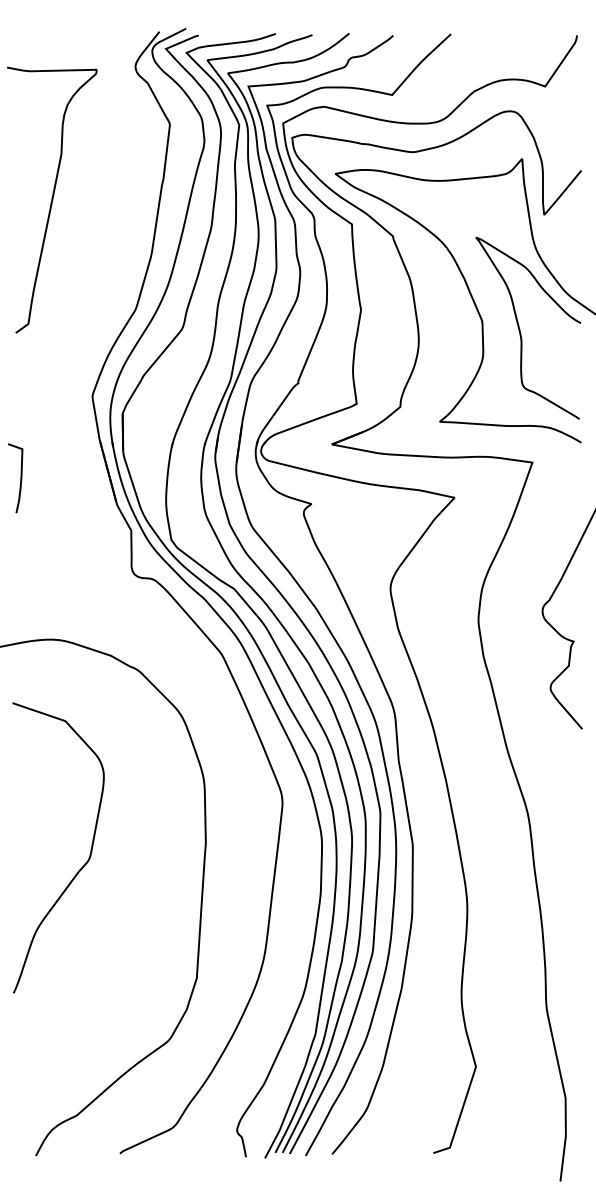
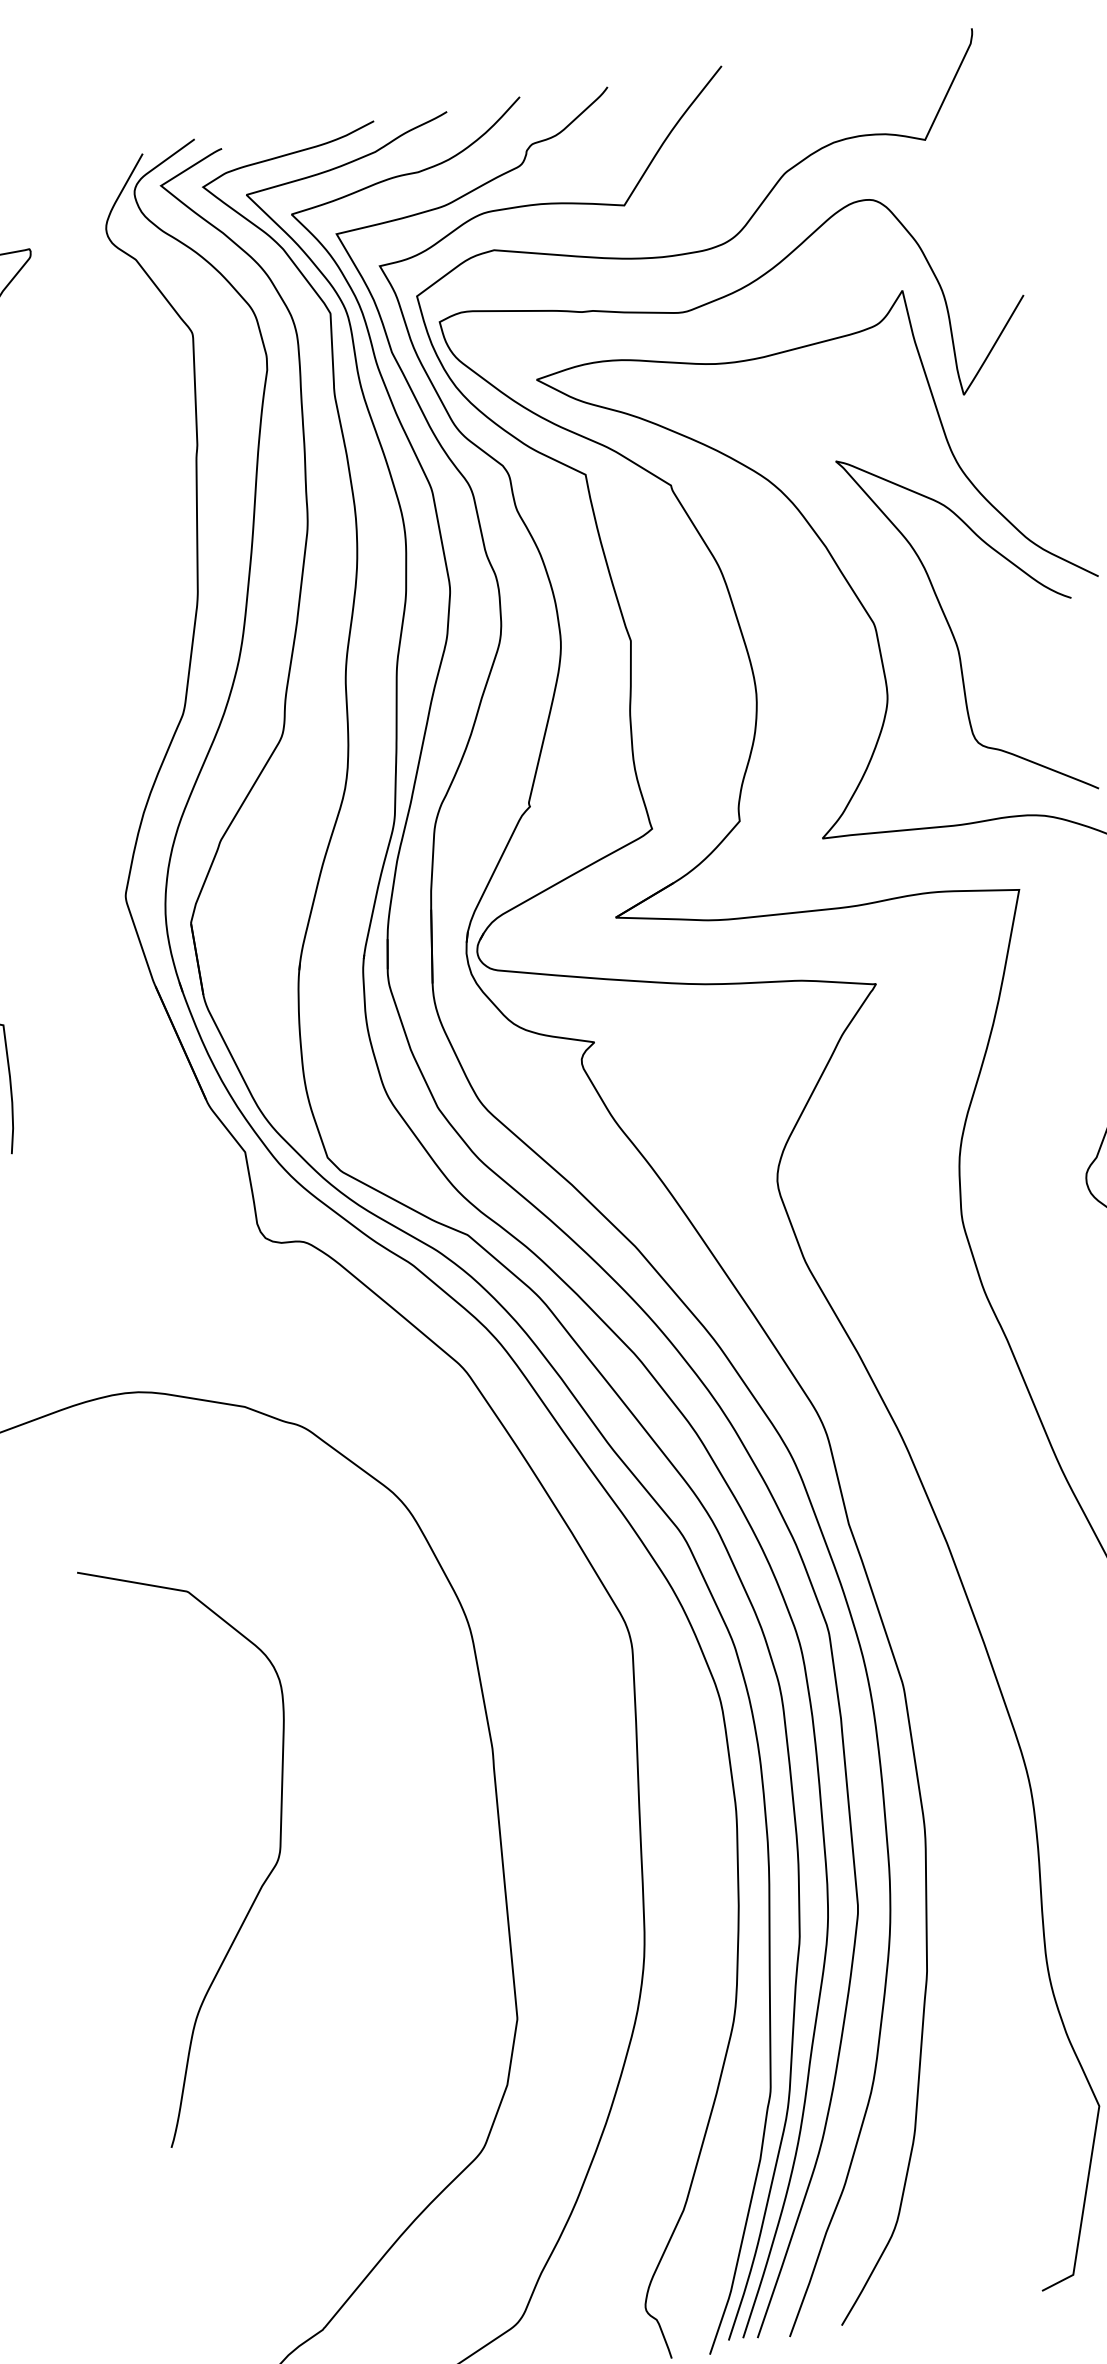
curve: (80, 868) -> (264, 1879), moved

